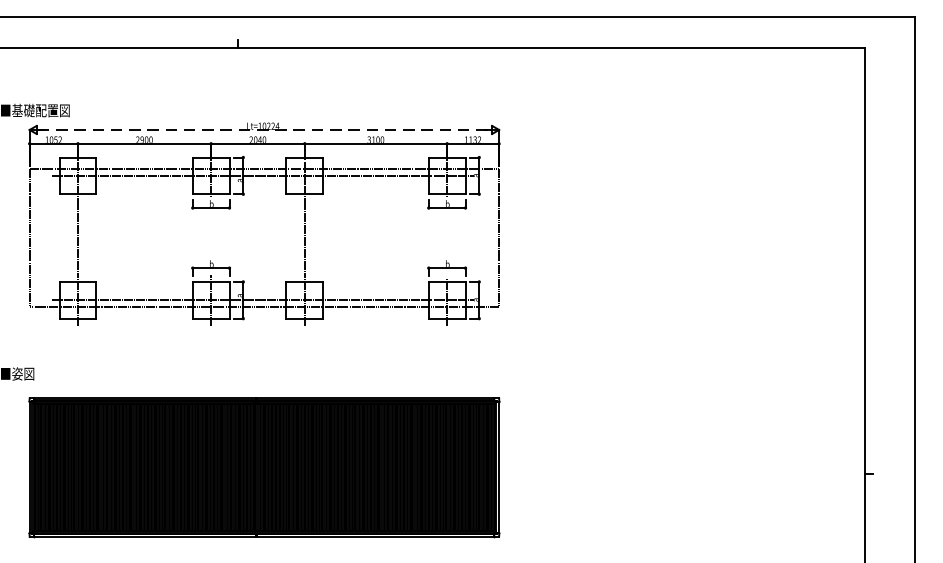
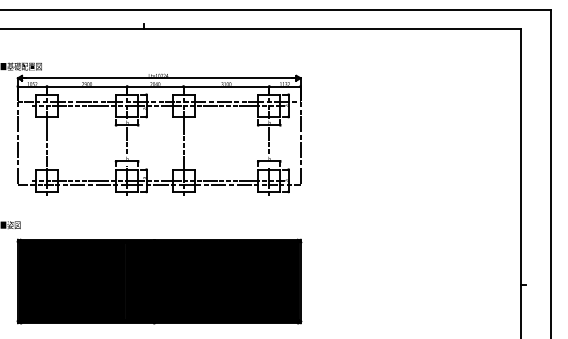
line: (264, 130) -> (159, 78), dashed -> solid
line: (211, 235) -> (127, 141), added
line: (447, 235) -> (269, 141), added

